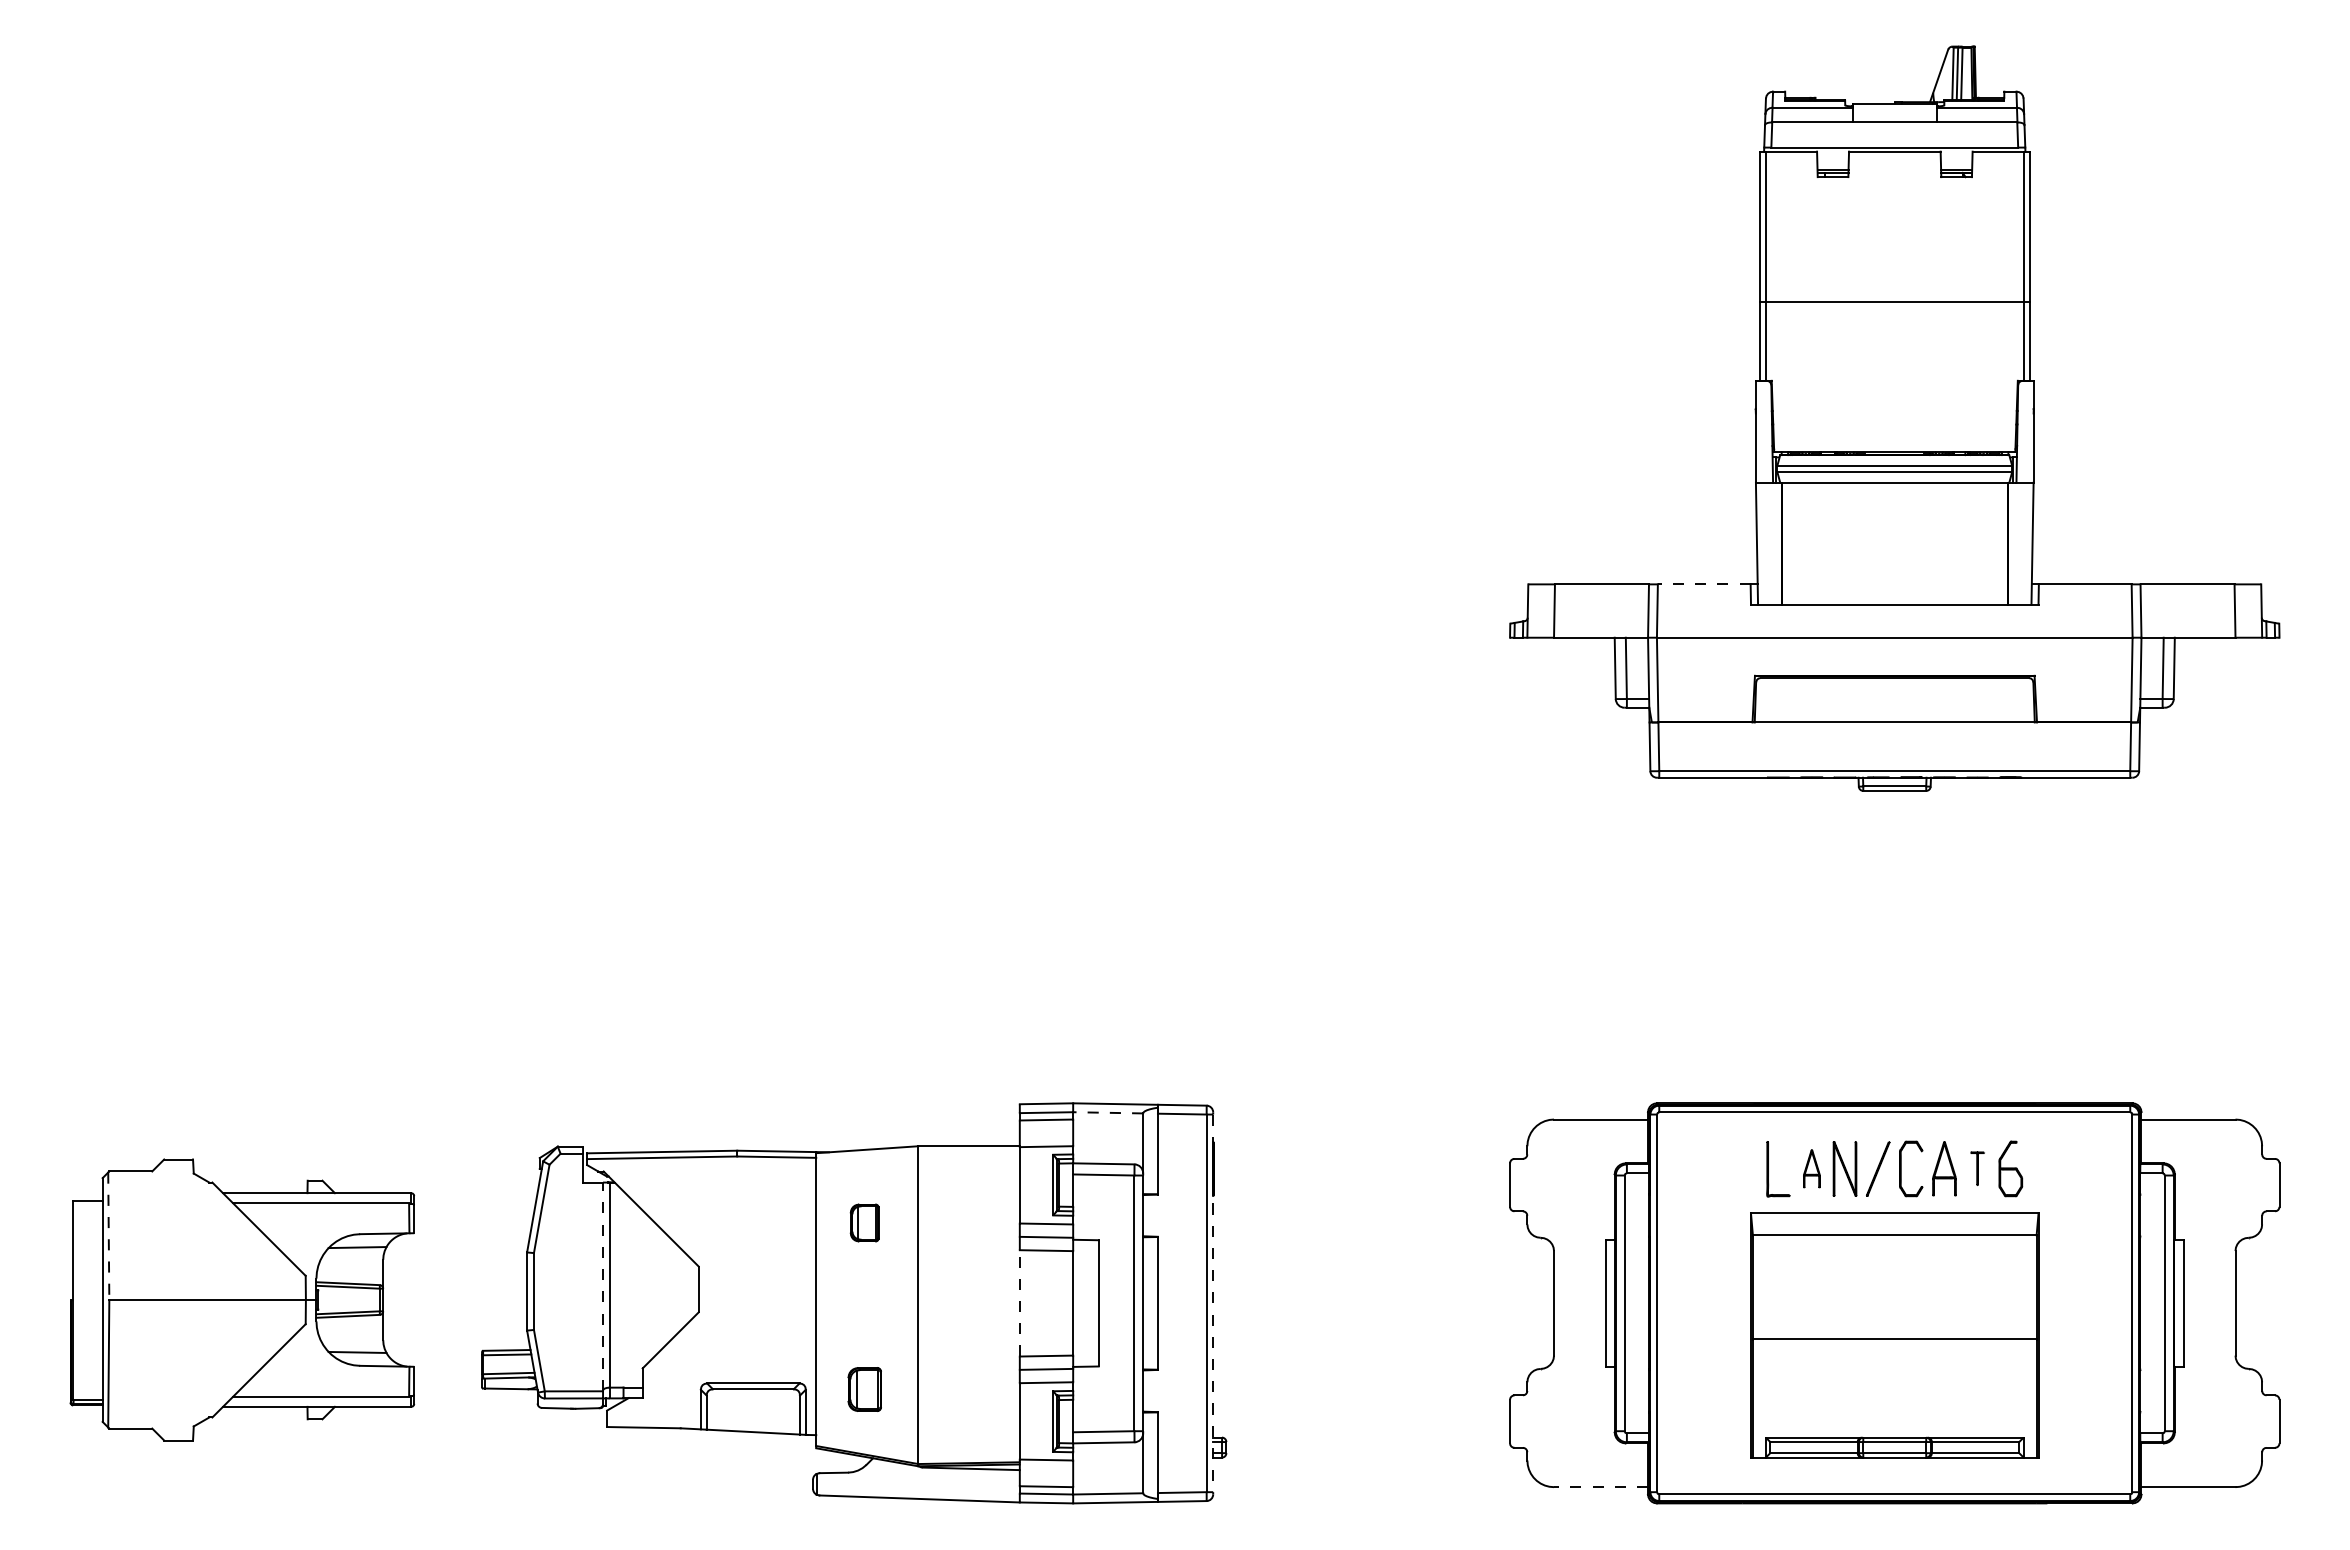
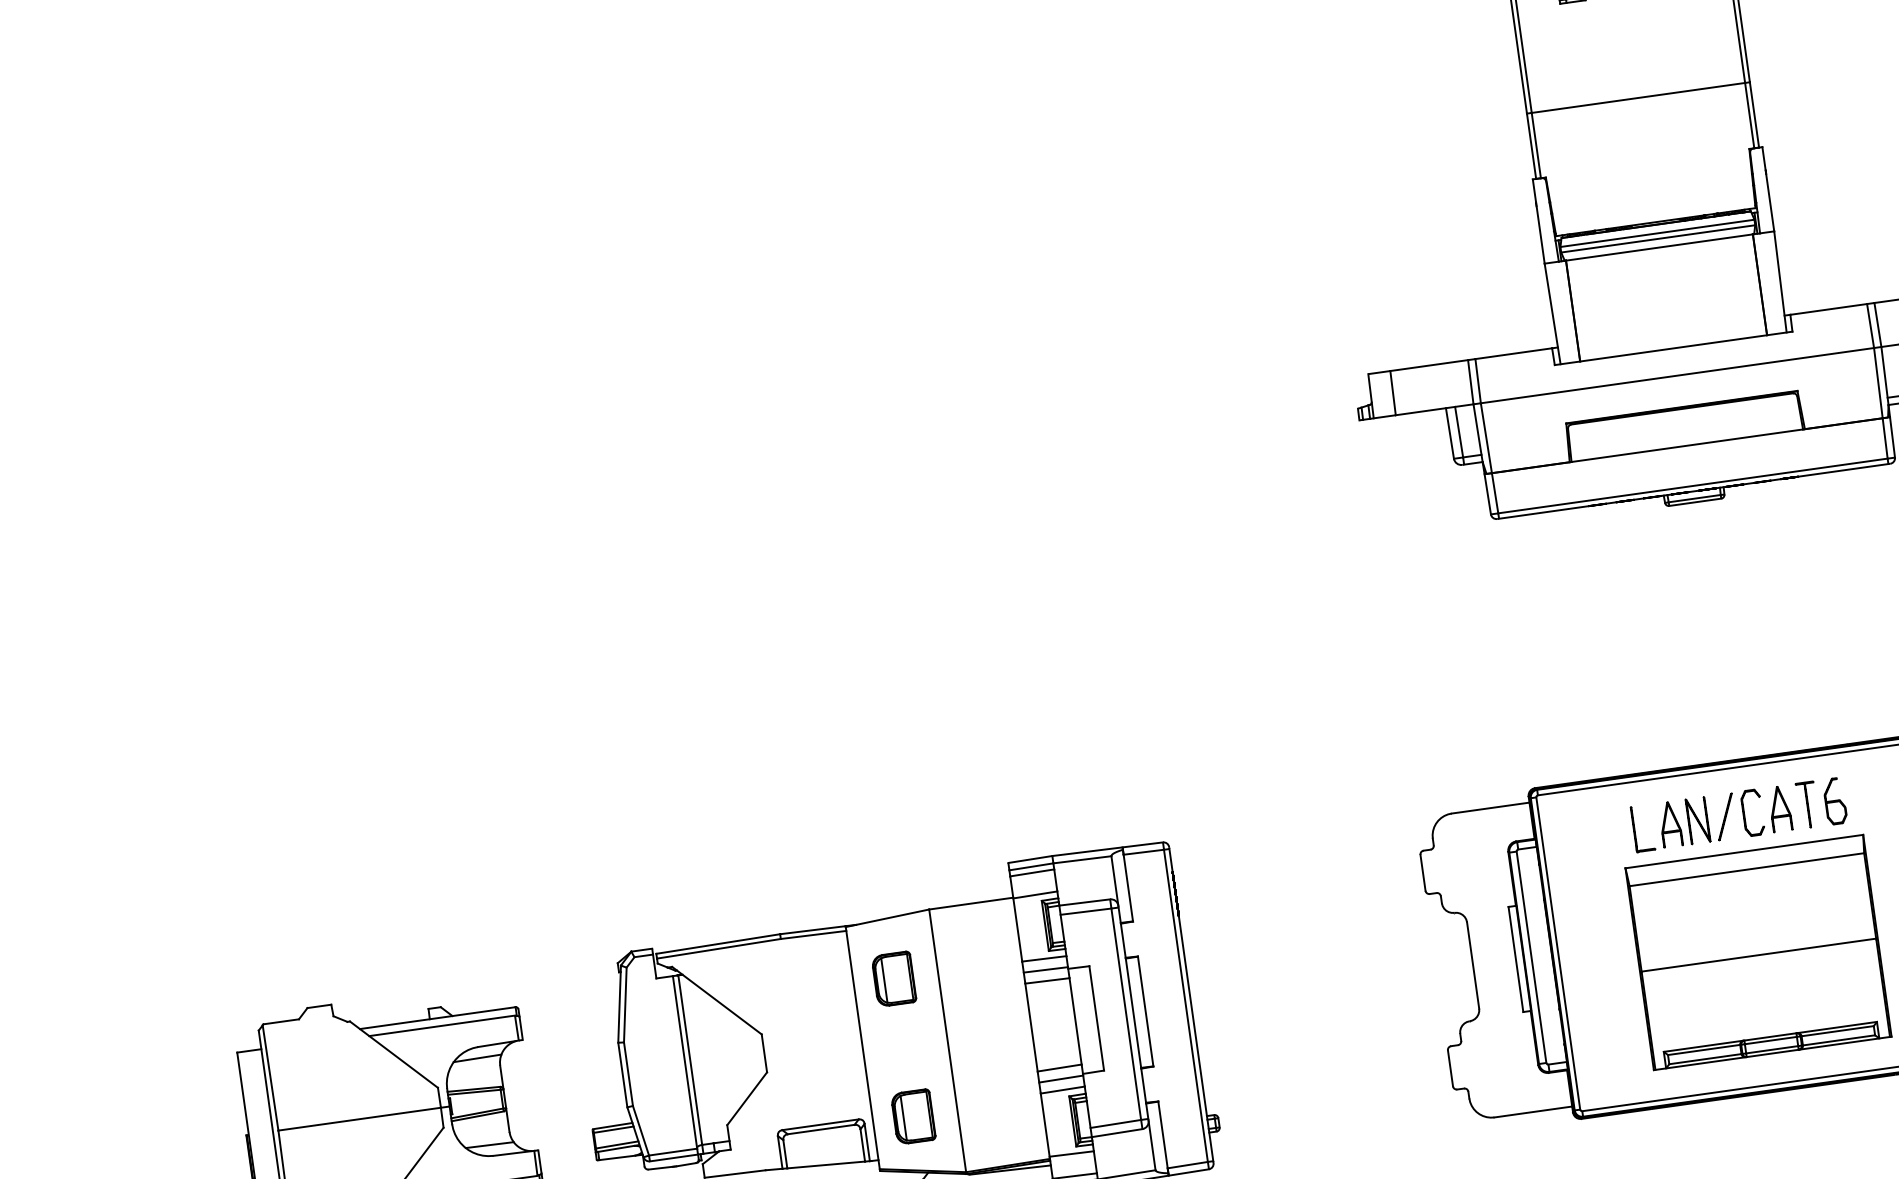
line: (1703, 584) -> (1513, 353), dashed -> solid
line: (1107, 1112) -> (1081, 859), dashed -> solid
part: (1811, 1168) -> (1670, 824), size x1.43
part: (1977, 1168) -> (1807, 804), size x1.67
part: (864, 1222) -> (893, 978), size x1.67
line: (108, 1236) -> (270, 1078), dashed -> solid
line: (603, 1286) -> (685, 1062), dashed -> solid
line: (1019, 1302) -> (1031, 1026), dashed -> solid
line: (1213, 1303) -> (1191, 1005), dashed -> solid
part: (864, 1389) -> (913, 1116), size x1.43
line: (1600, 1487) -> (1532, 1112), dashed -> solid

